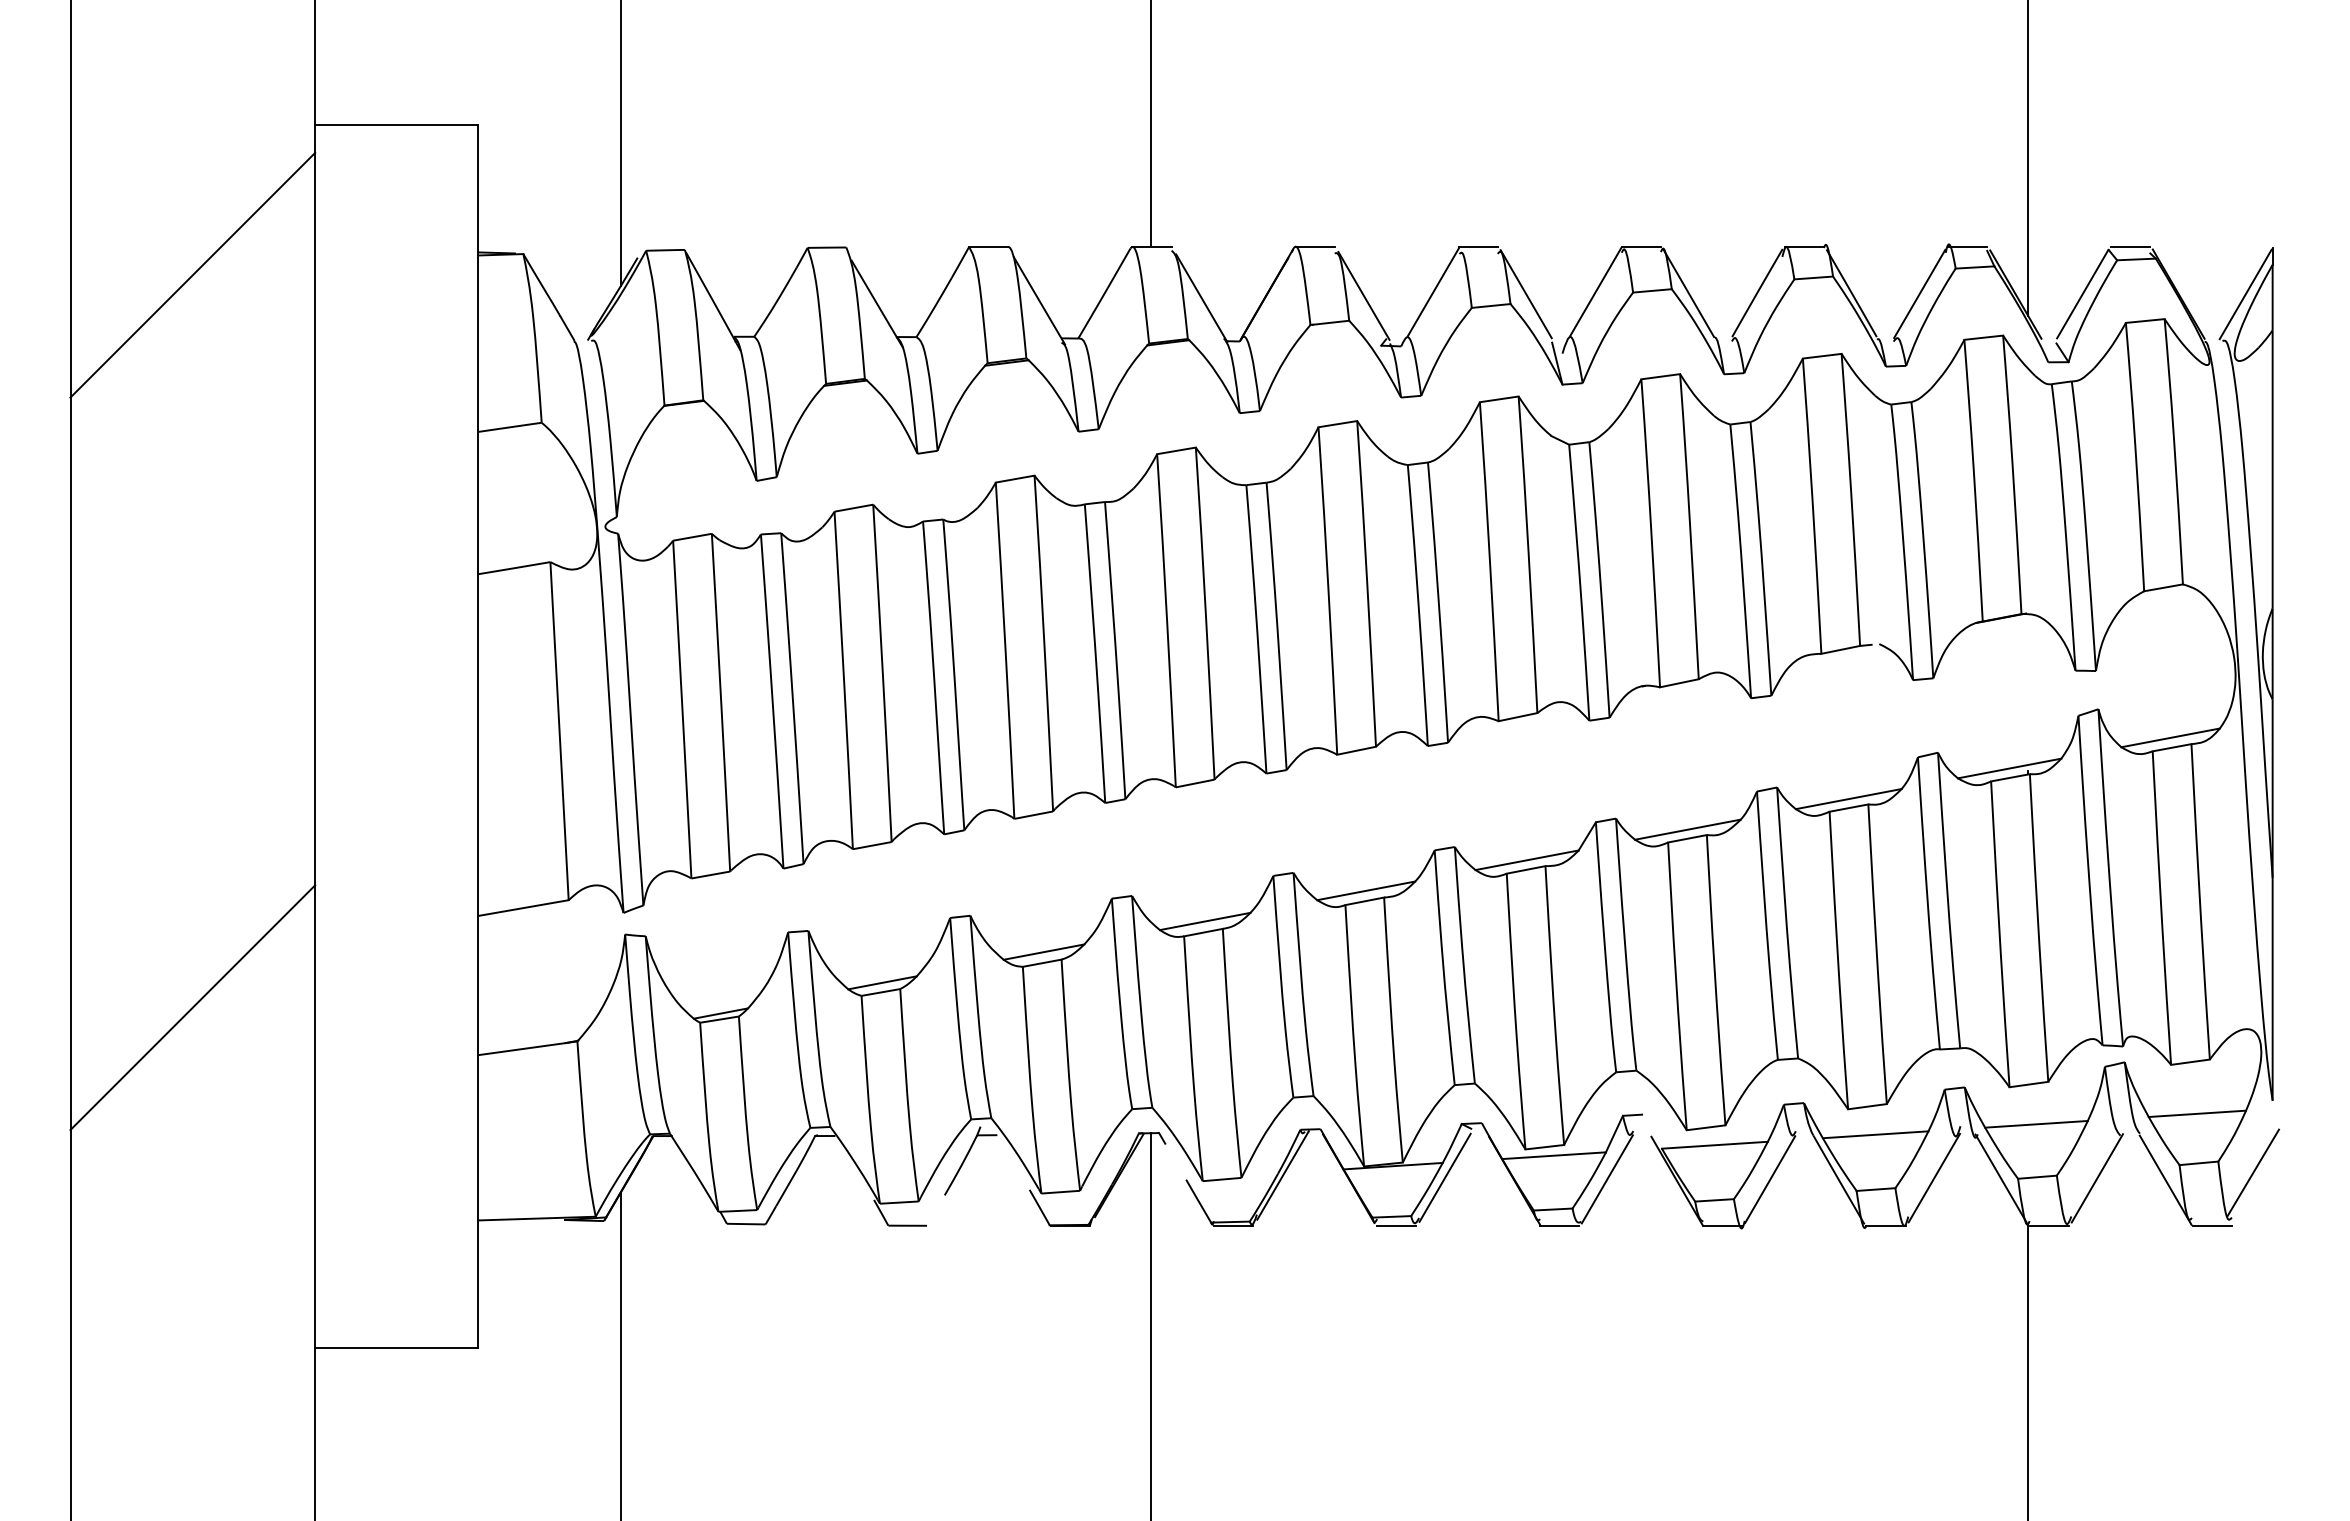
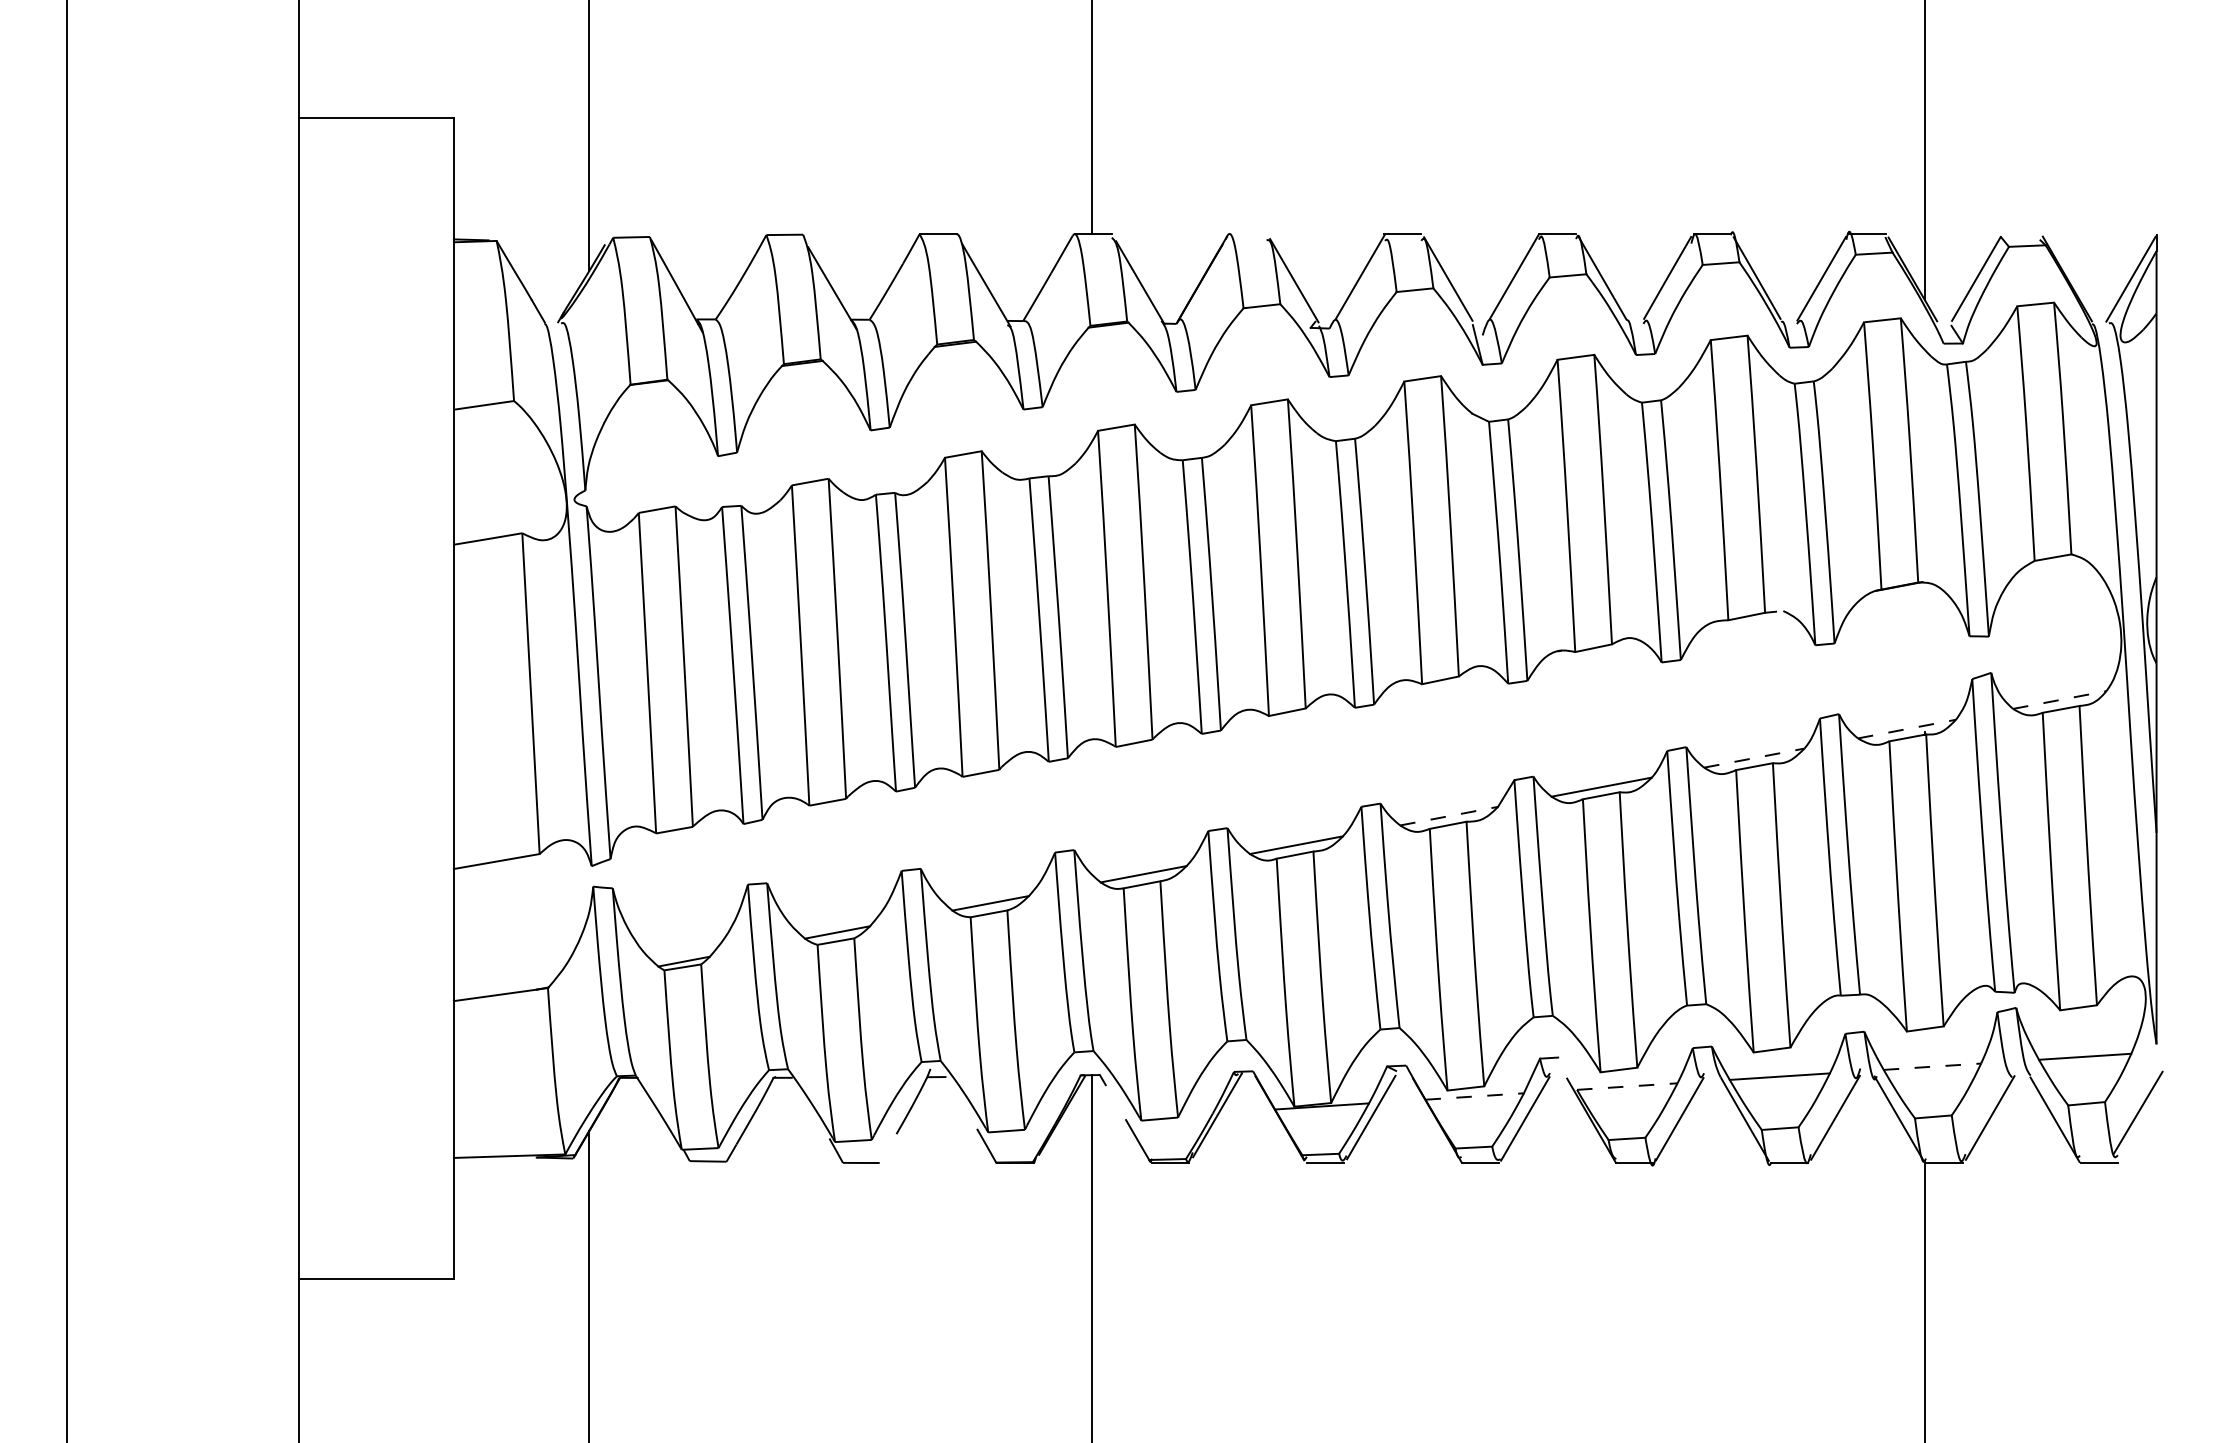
line: (1314, 247) -> (1247, 234), removed
line: (2130, 247) -> (2021, 234), removed
line: (192, 274) -> (182, 260), removed
line: (2171, 737) -> (2060, 699), solid -> dashed
line: (2009, 768) -> (1906, 729), solid -> dashed
line: (1848, 799) -> (1754, 758), solid -> dashed
line: (1527, 860) -> (1449, 816), solid -> dashed
line: (192, 1007) -> (182, 955), removed
line: (2036, 1124) -> (1932, 1066), solid -> dashed
line: (1715, 1145) -> (1627, 1086), solid -> dashed
line: (1554, 1155) -> (1475, 1096), solid -> dashed

